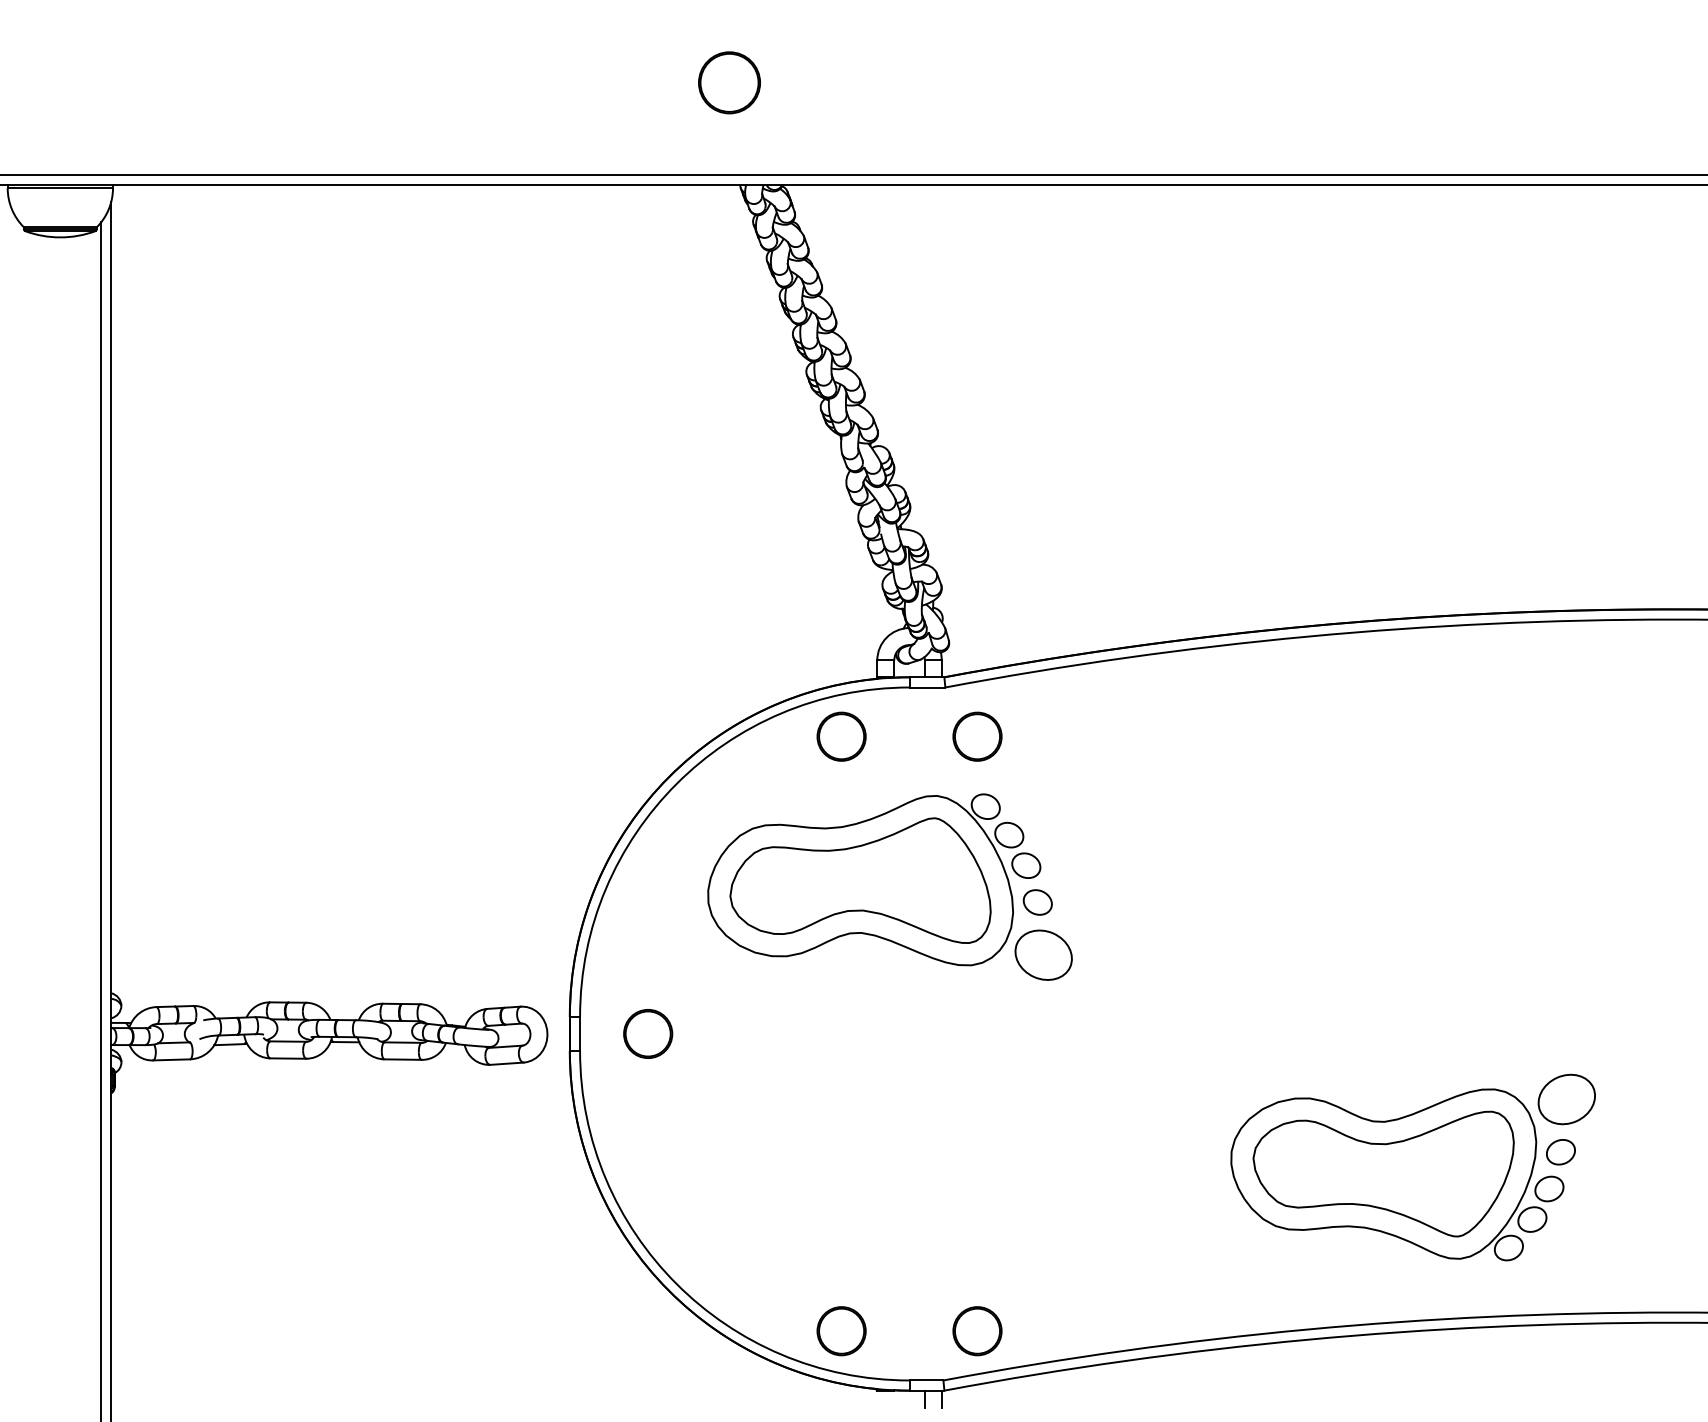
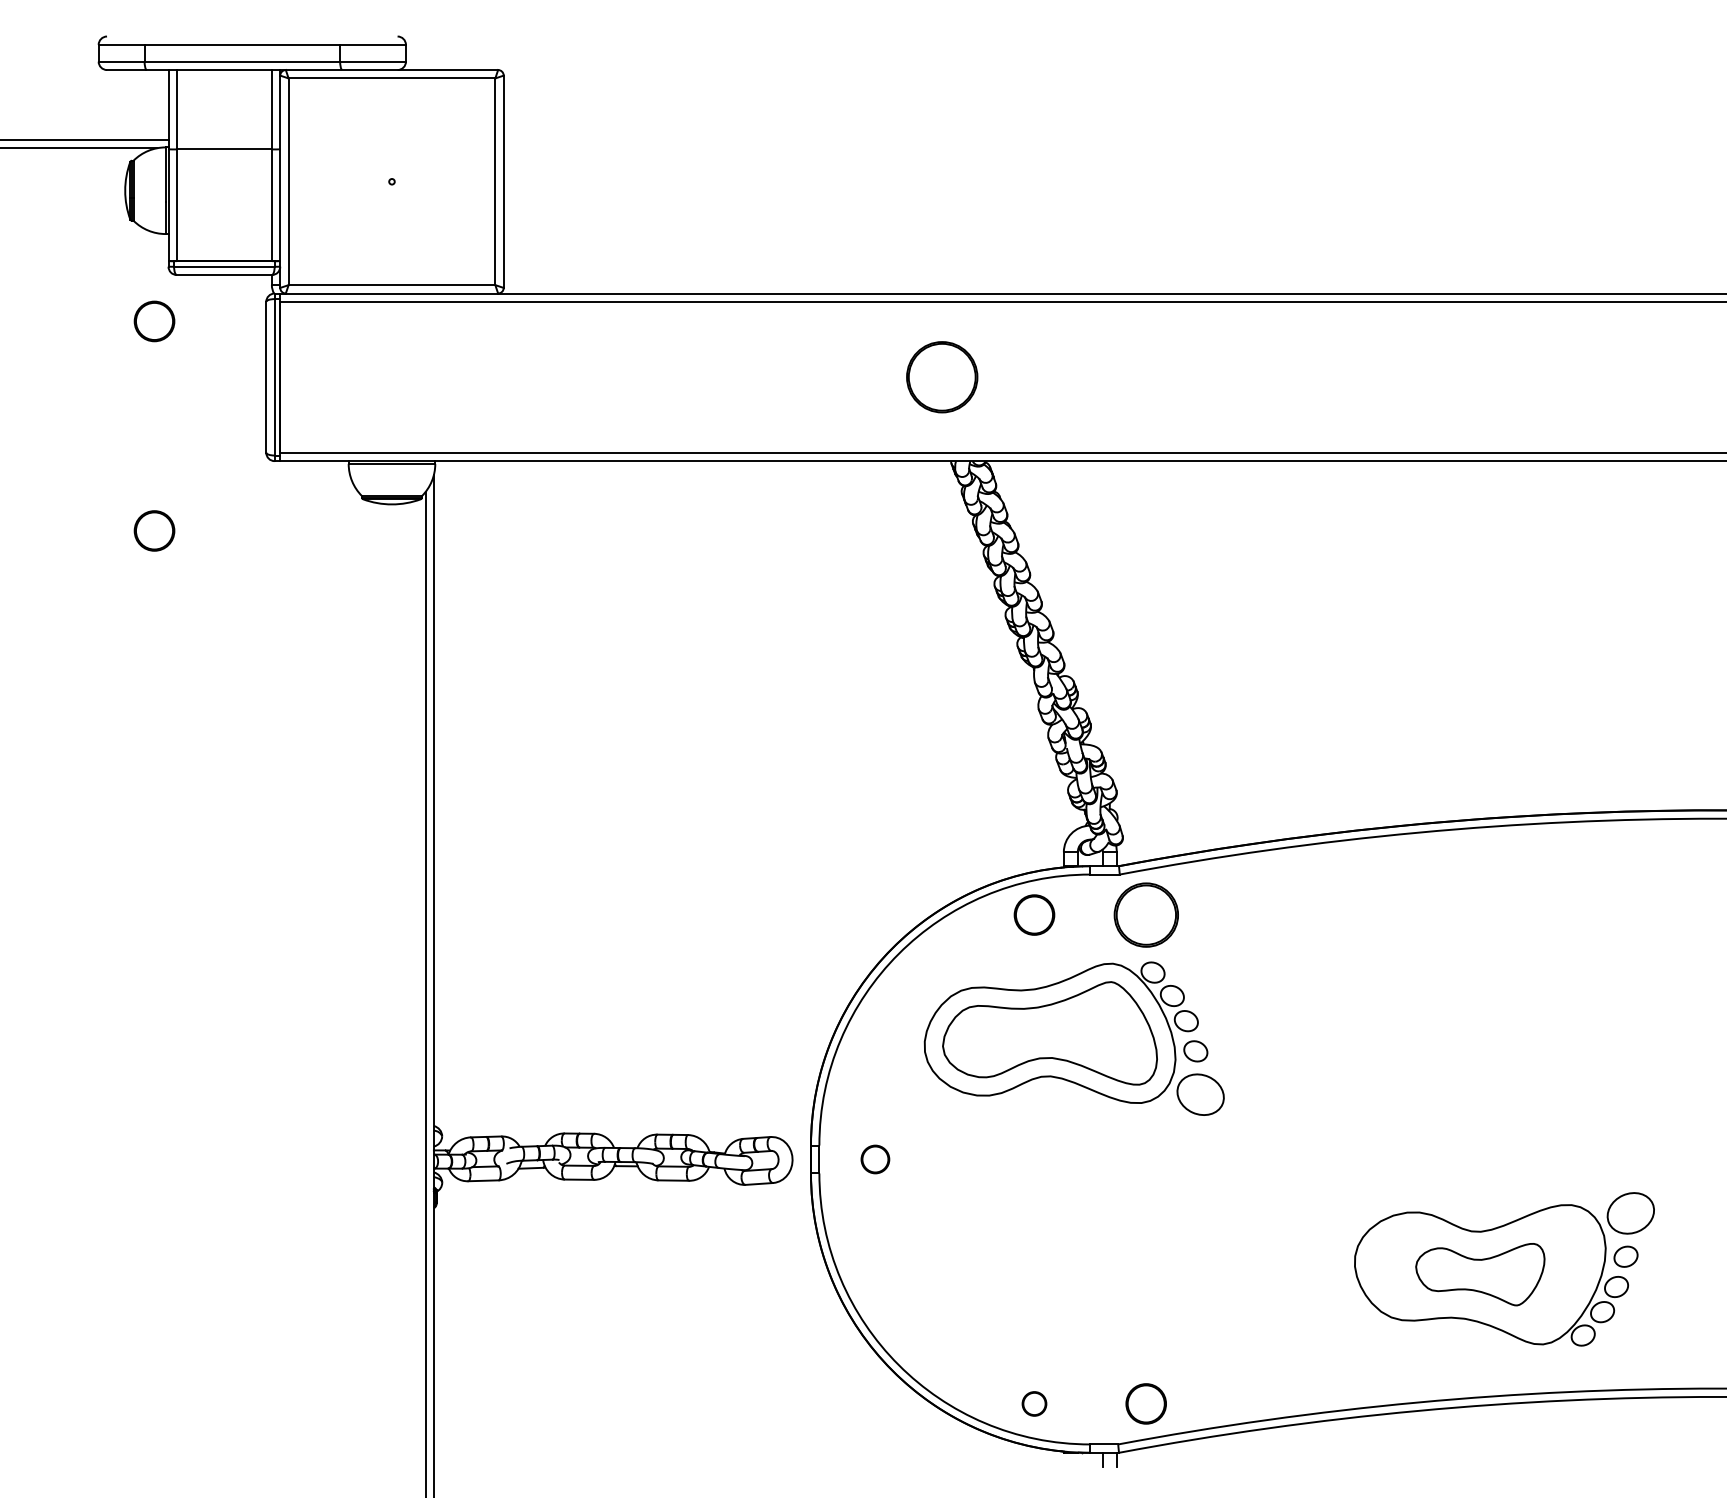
circle: (729, 83) -> (942, 377), size x1.4
circle: (976, 736) -> (1145, 914), size x1.6
part: (648, 1033) -> (875, 1159), size x0.7
part: (1383, 1173) -> (1480, 1274), size x0.6
part: (841, 1330) -> (1034, 1403), size x0.6

